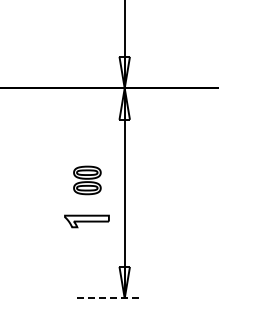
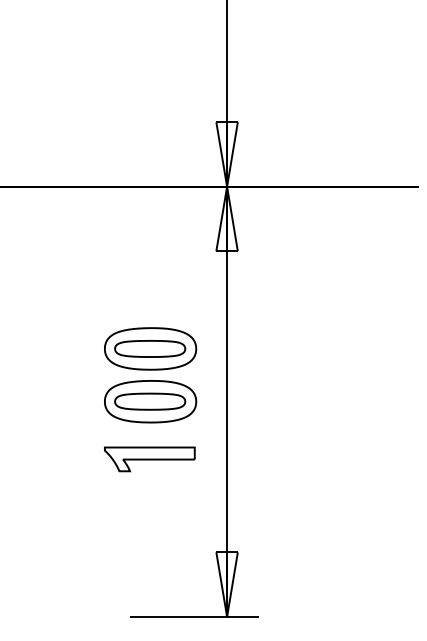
part: (87, 180) -> (150, 375), size x1.67
line: (108, 298) -> (193, 617), dashed -> solid

